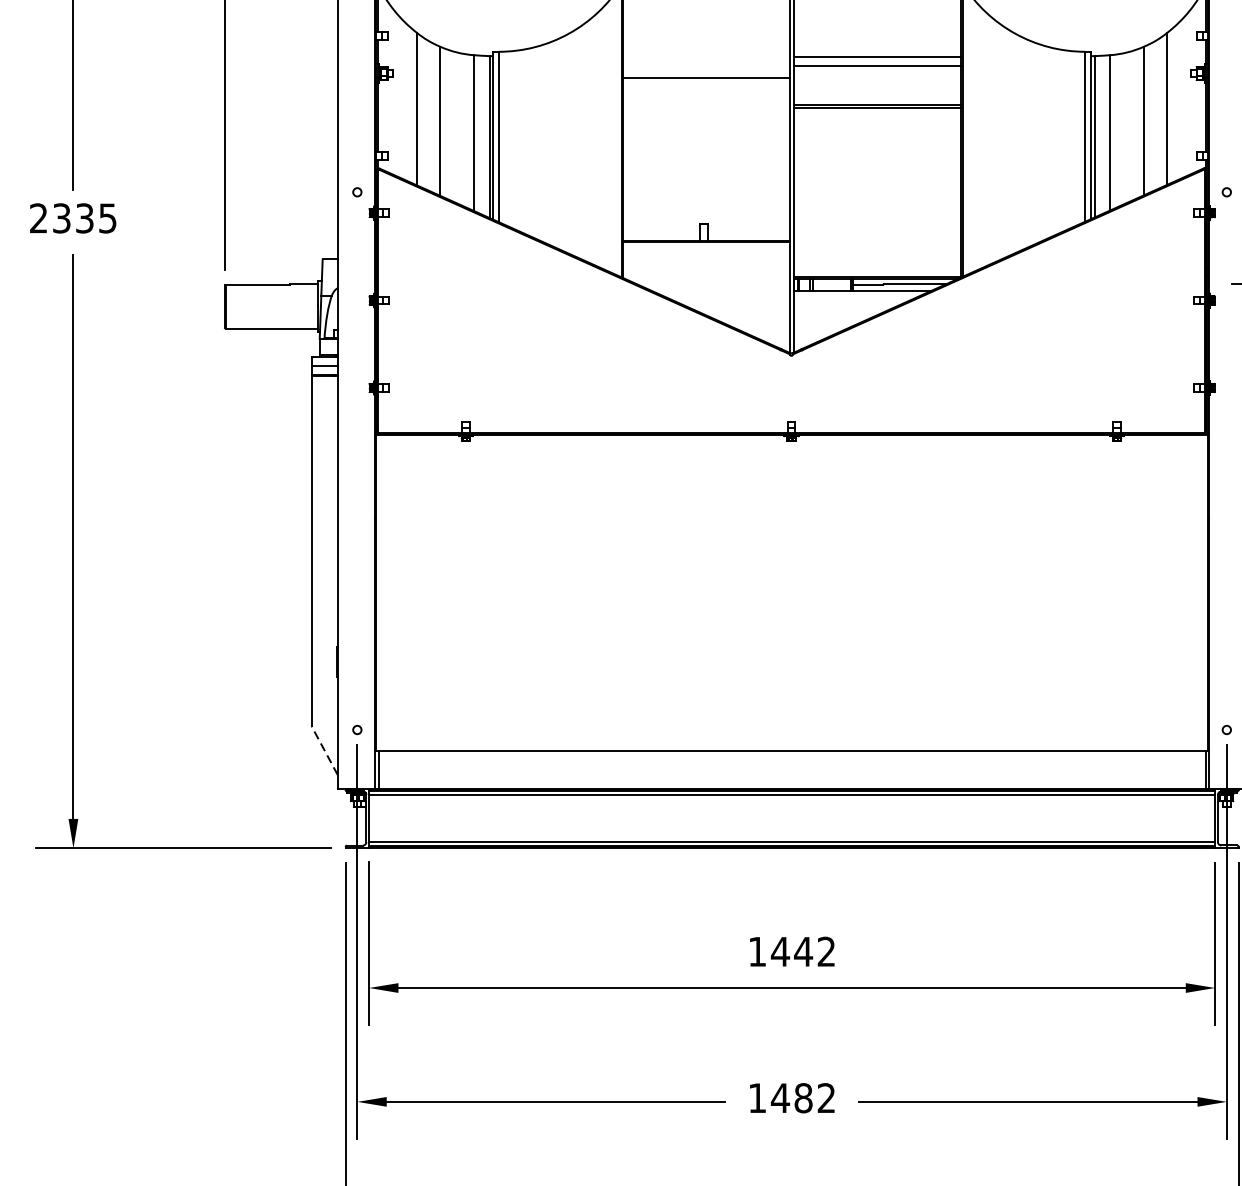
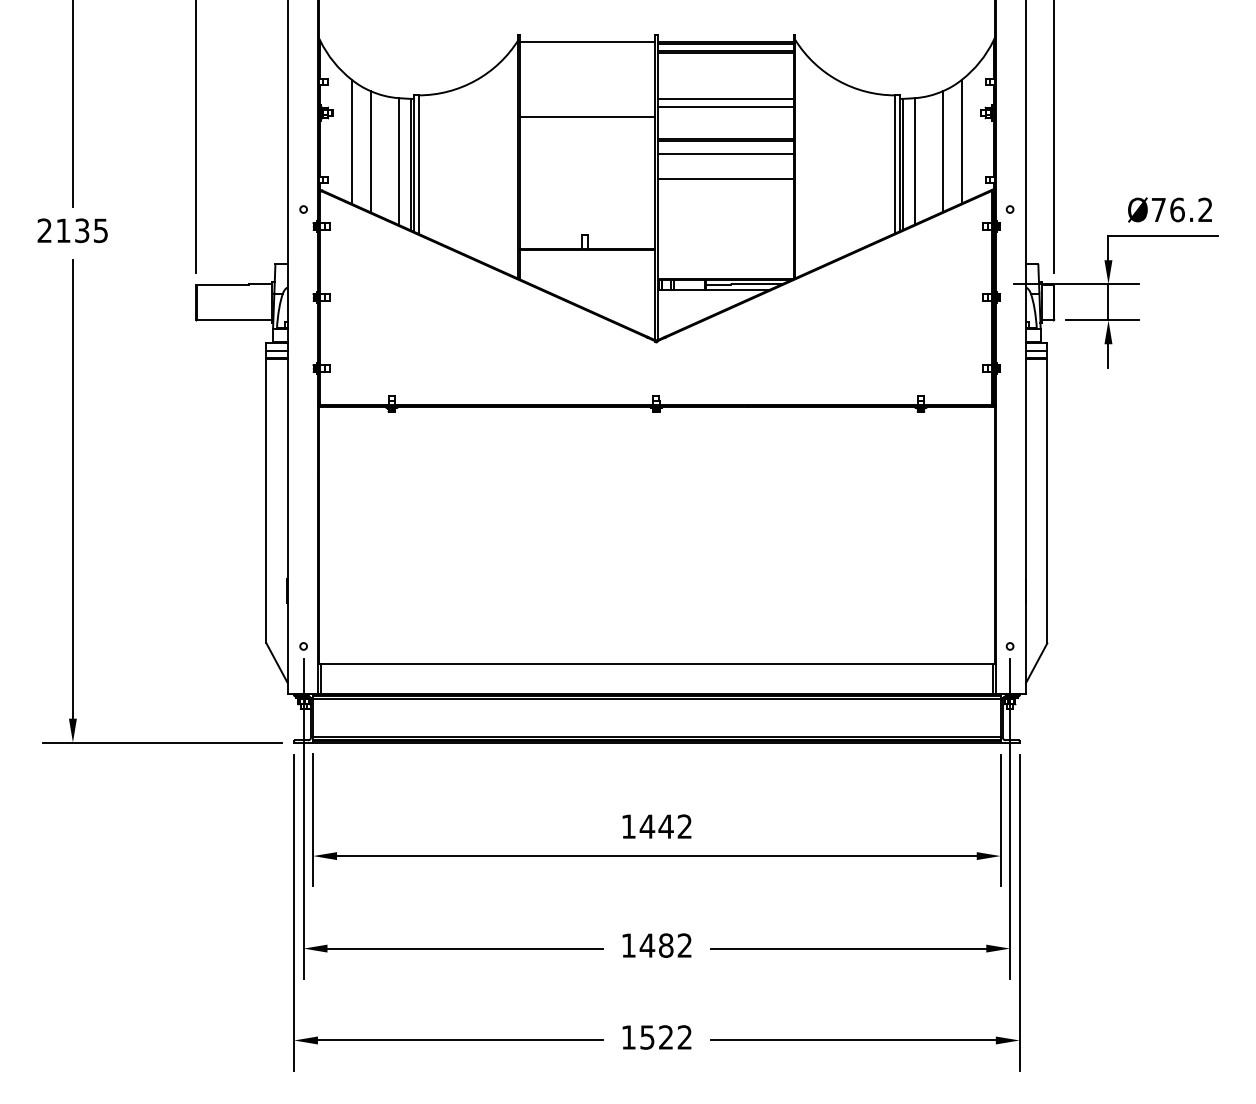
line: (877, 123) -> (726, 153), added
line: (877, 154) -> (726, 178), added
text: (61, 218) -> (63, 230), 2335 -> 2135
line: (323, 749) -> (276, 662), dashed -> solid

